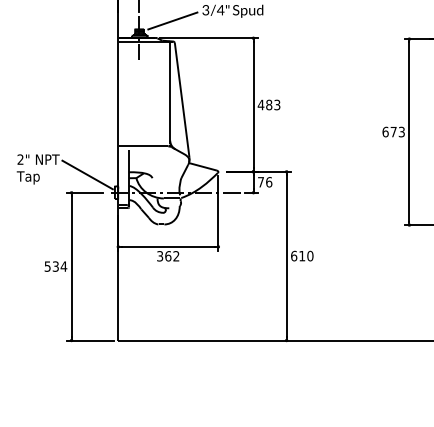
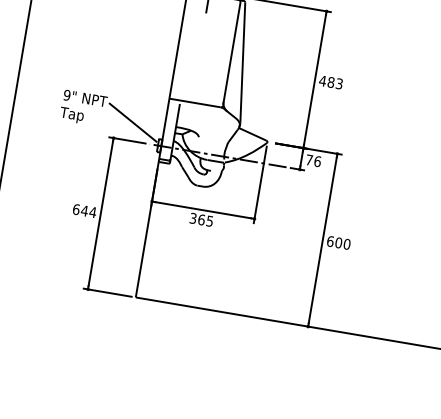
text: (20, 159) -> (67, 95), 2" -> 9"
text: (302, 255) -> (339, 242), 610 -> 600
text: (176, 256) -> (209, 221), 362 -> 365
text: (51, 266) -> (80, 210), 534 -> 644

